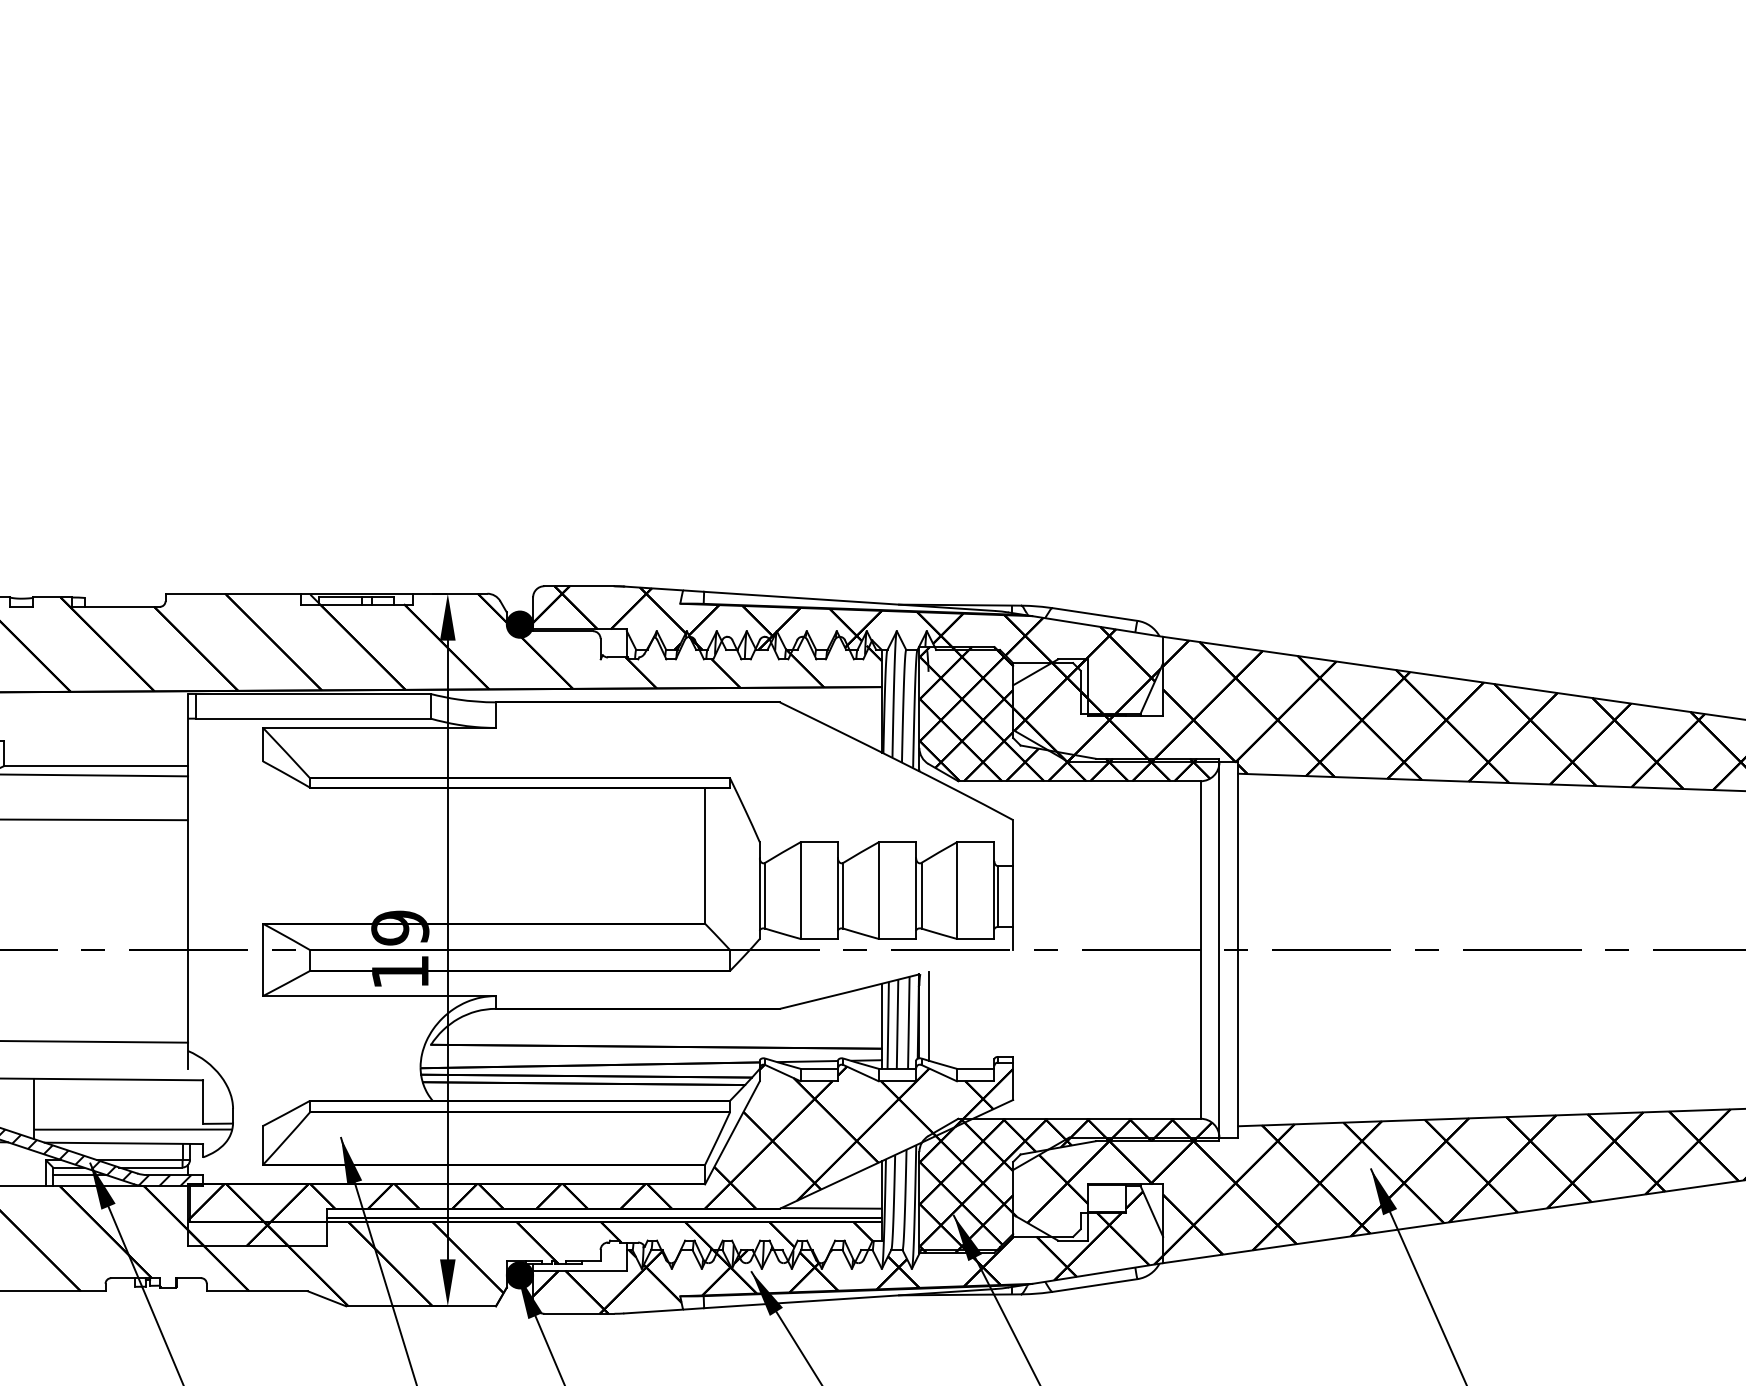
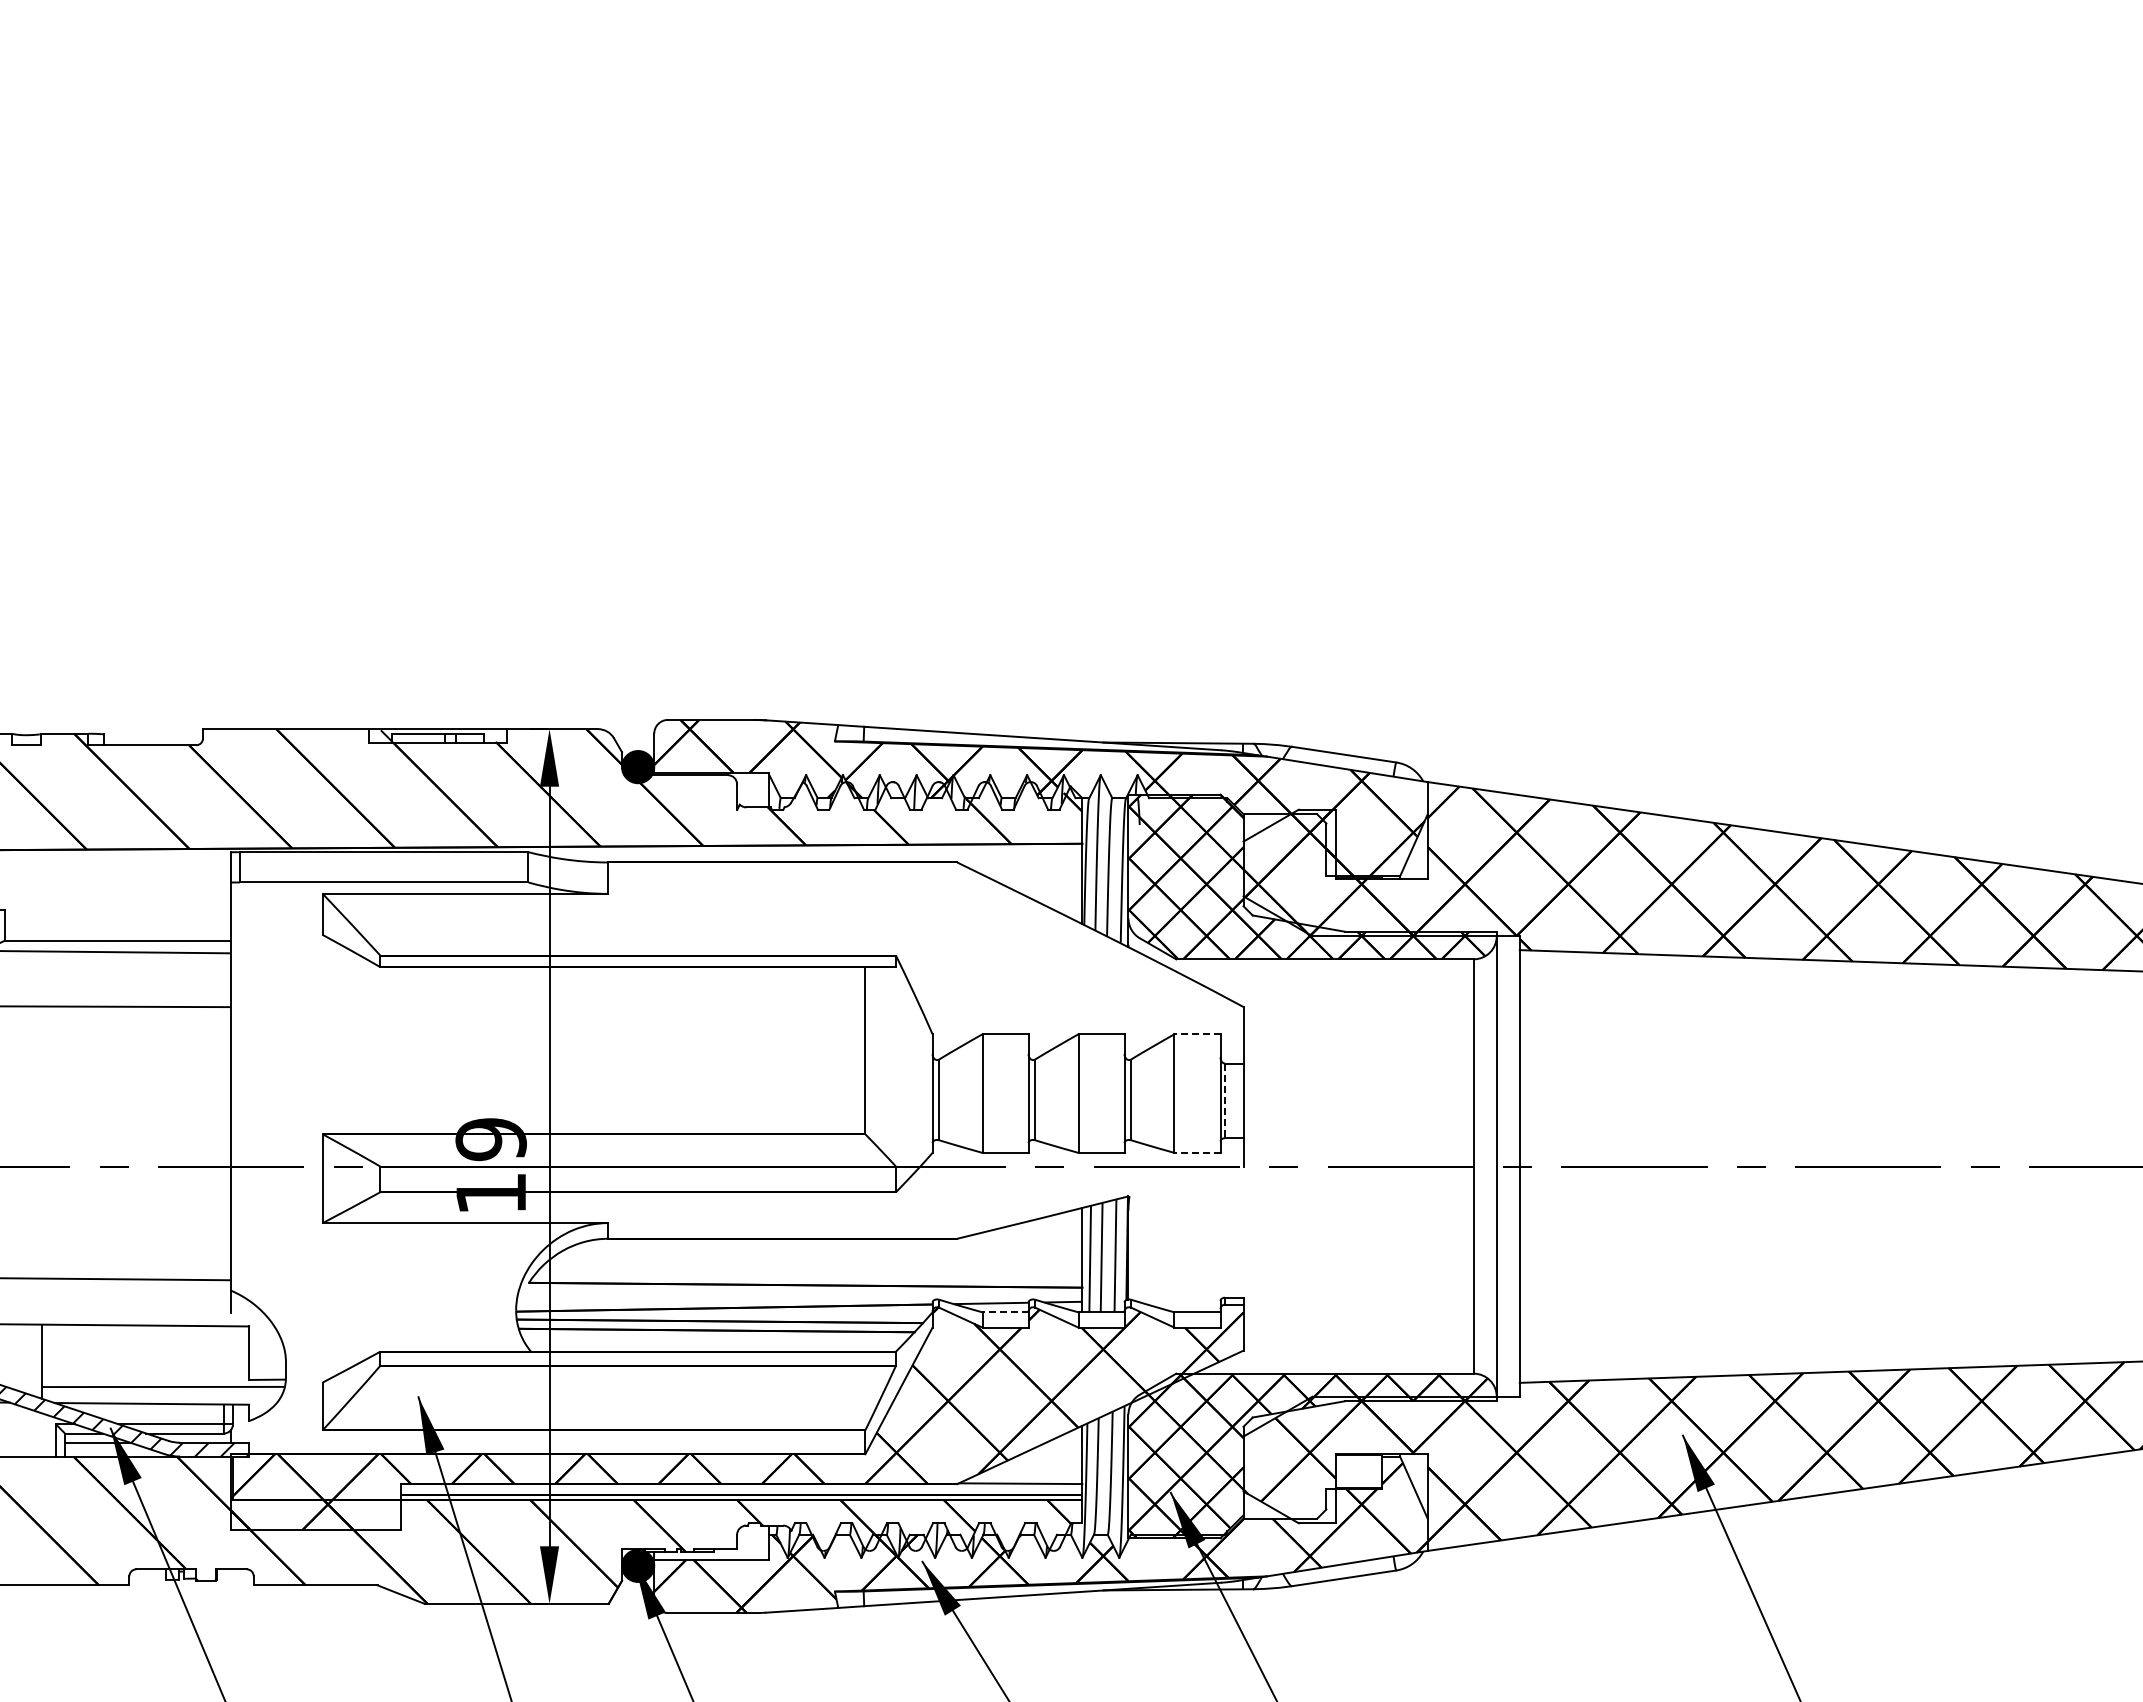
line: (975, 842) -> (1197, 1034), solid -> dashed
line: (998, 897) -> (1225, 1101), solid -> dashed
line: (975, 938) -> (1197, 1152), solid -> dashed
line: (928, 1015) -> (1139, 1247), removed
line: (819, 1068) -> (1005, 1312), solid -> dashed

